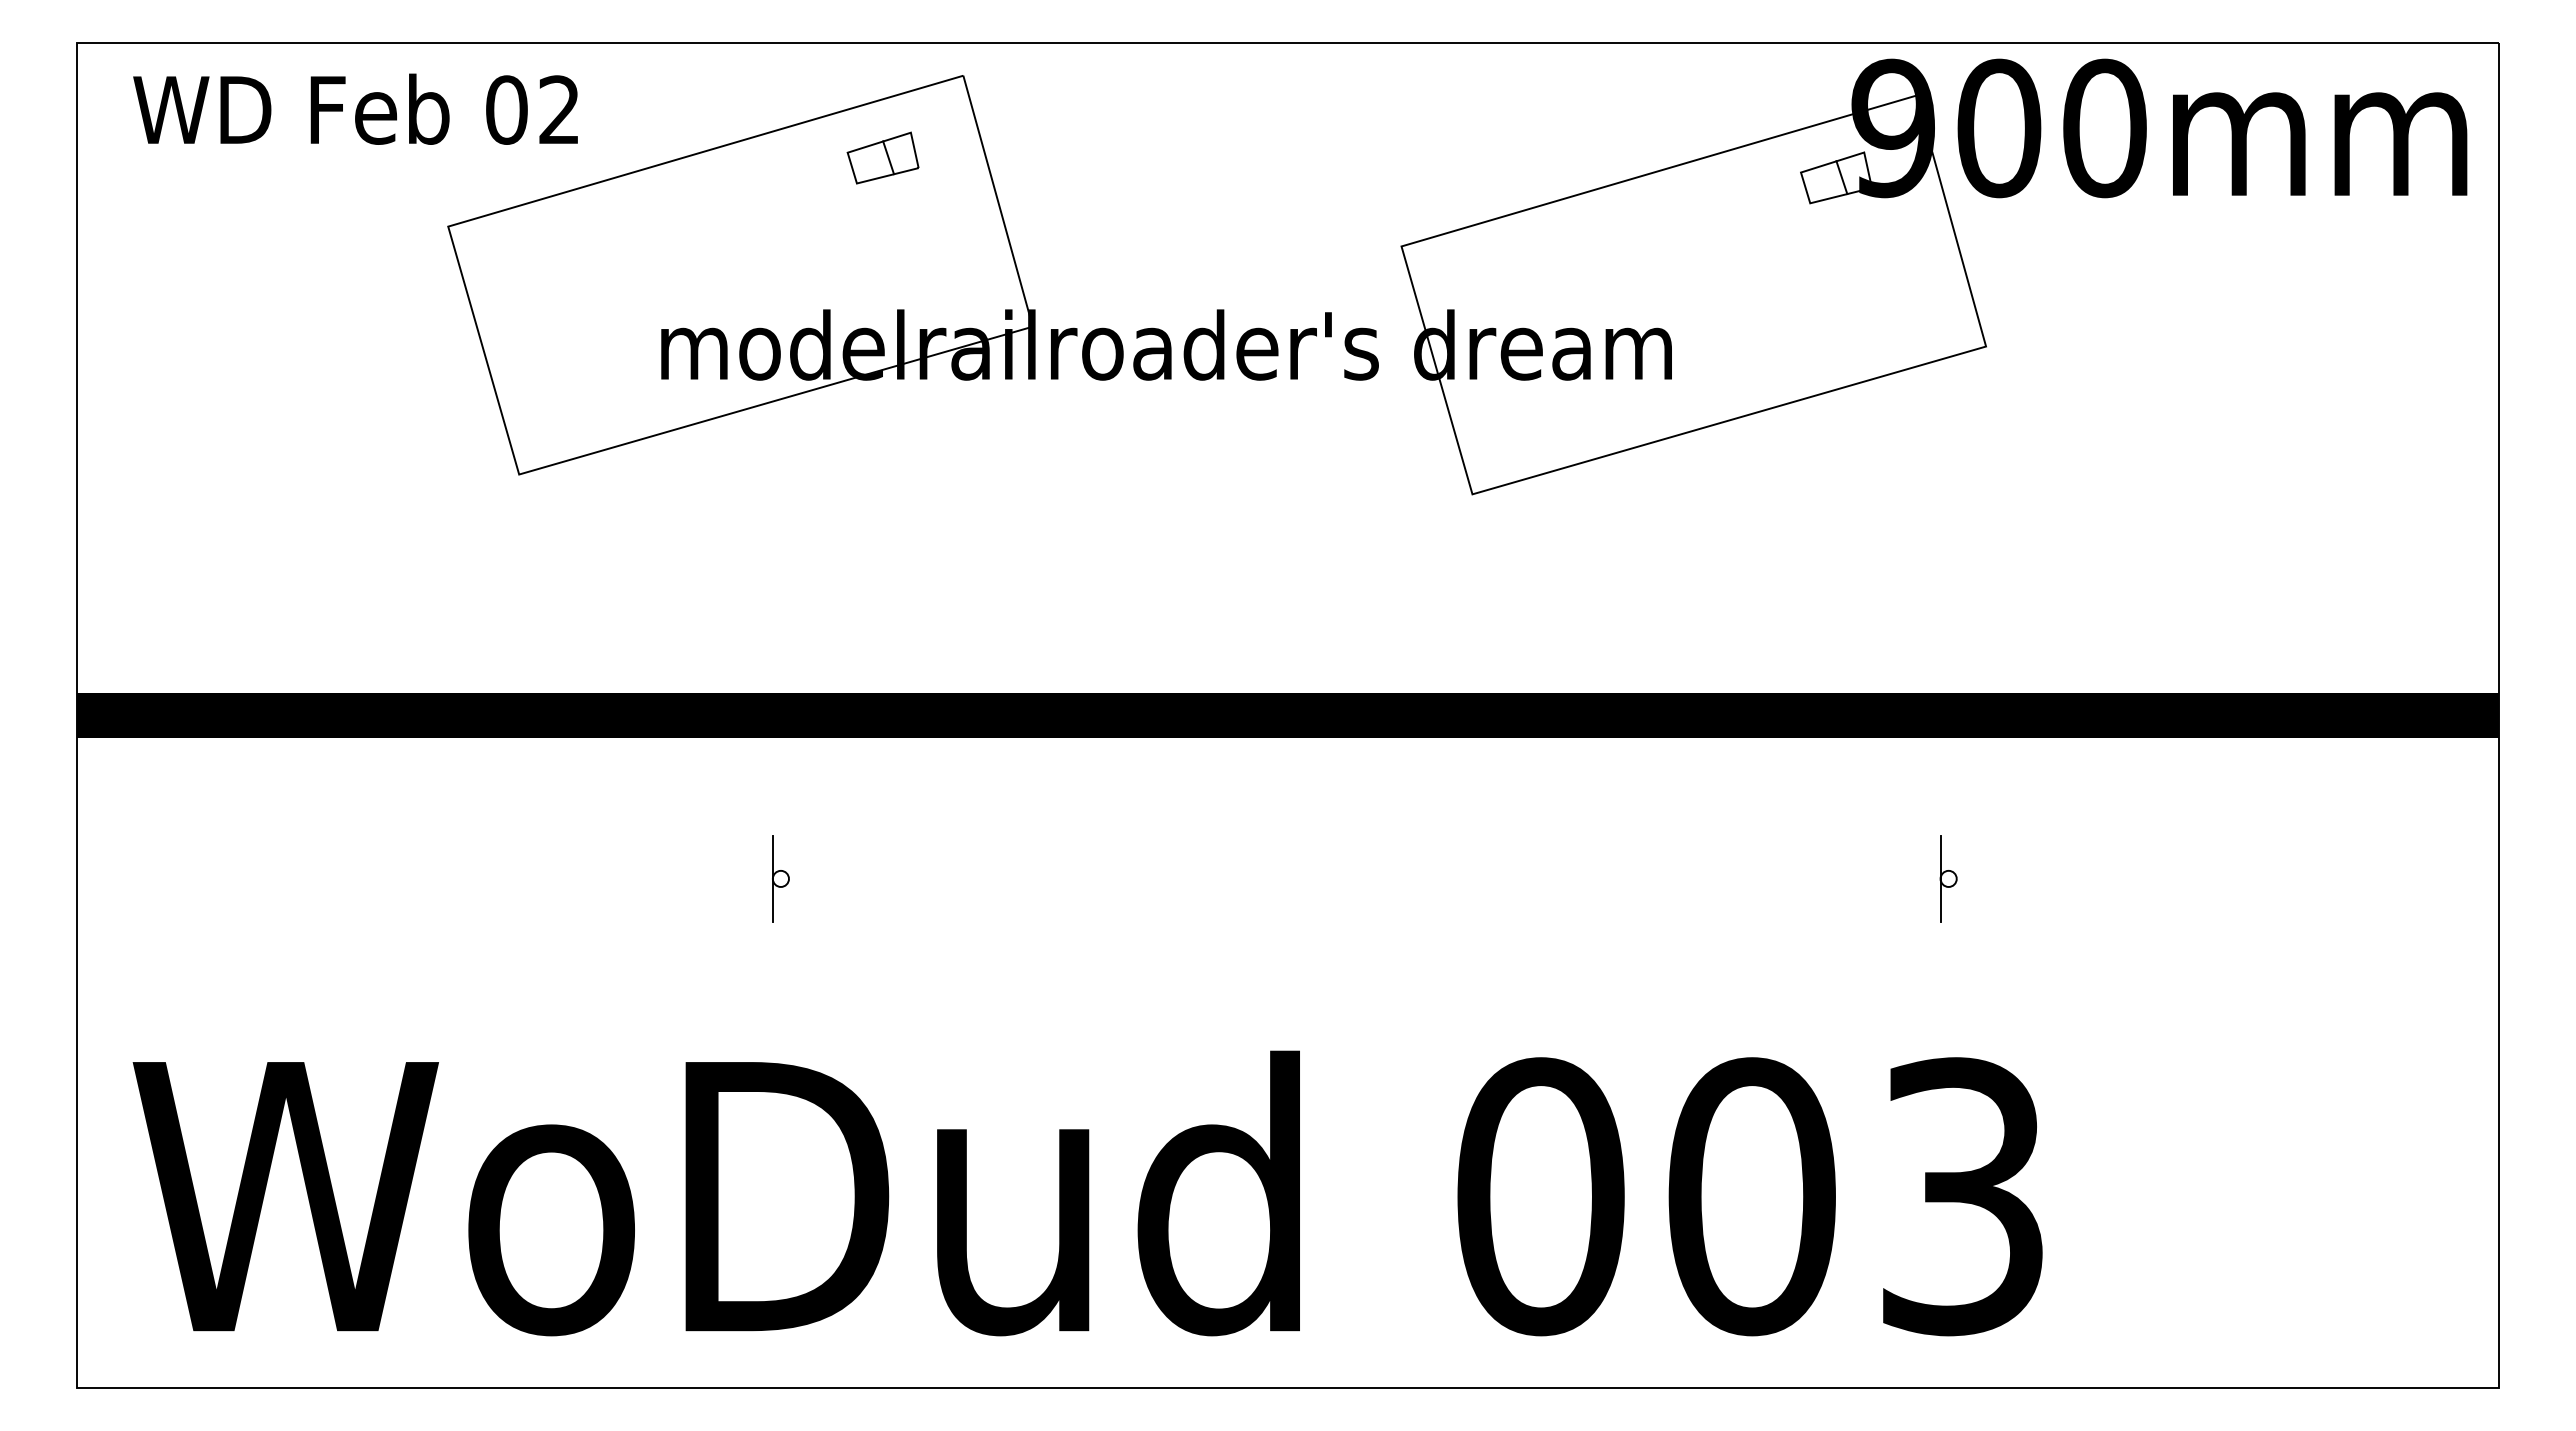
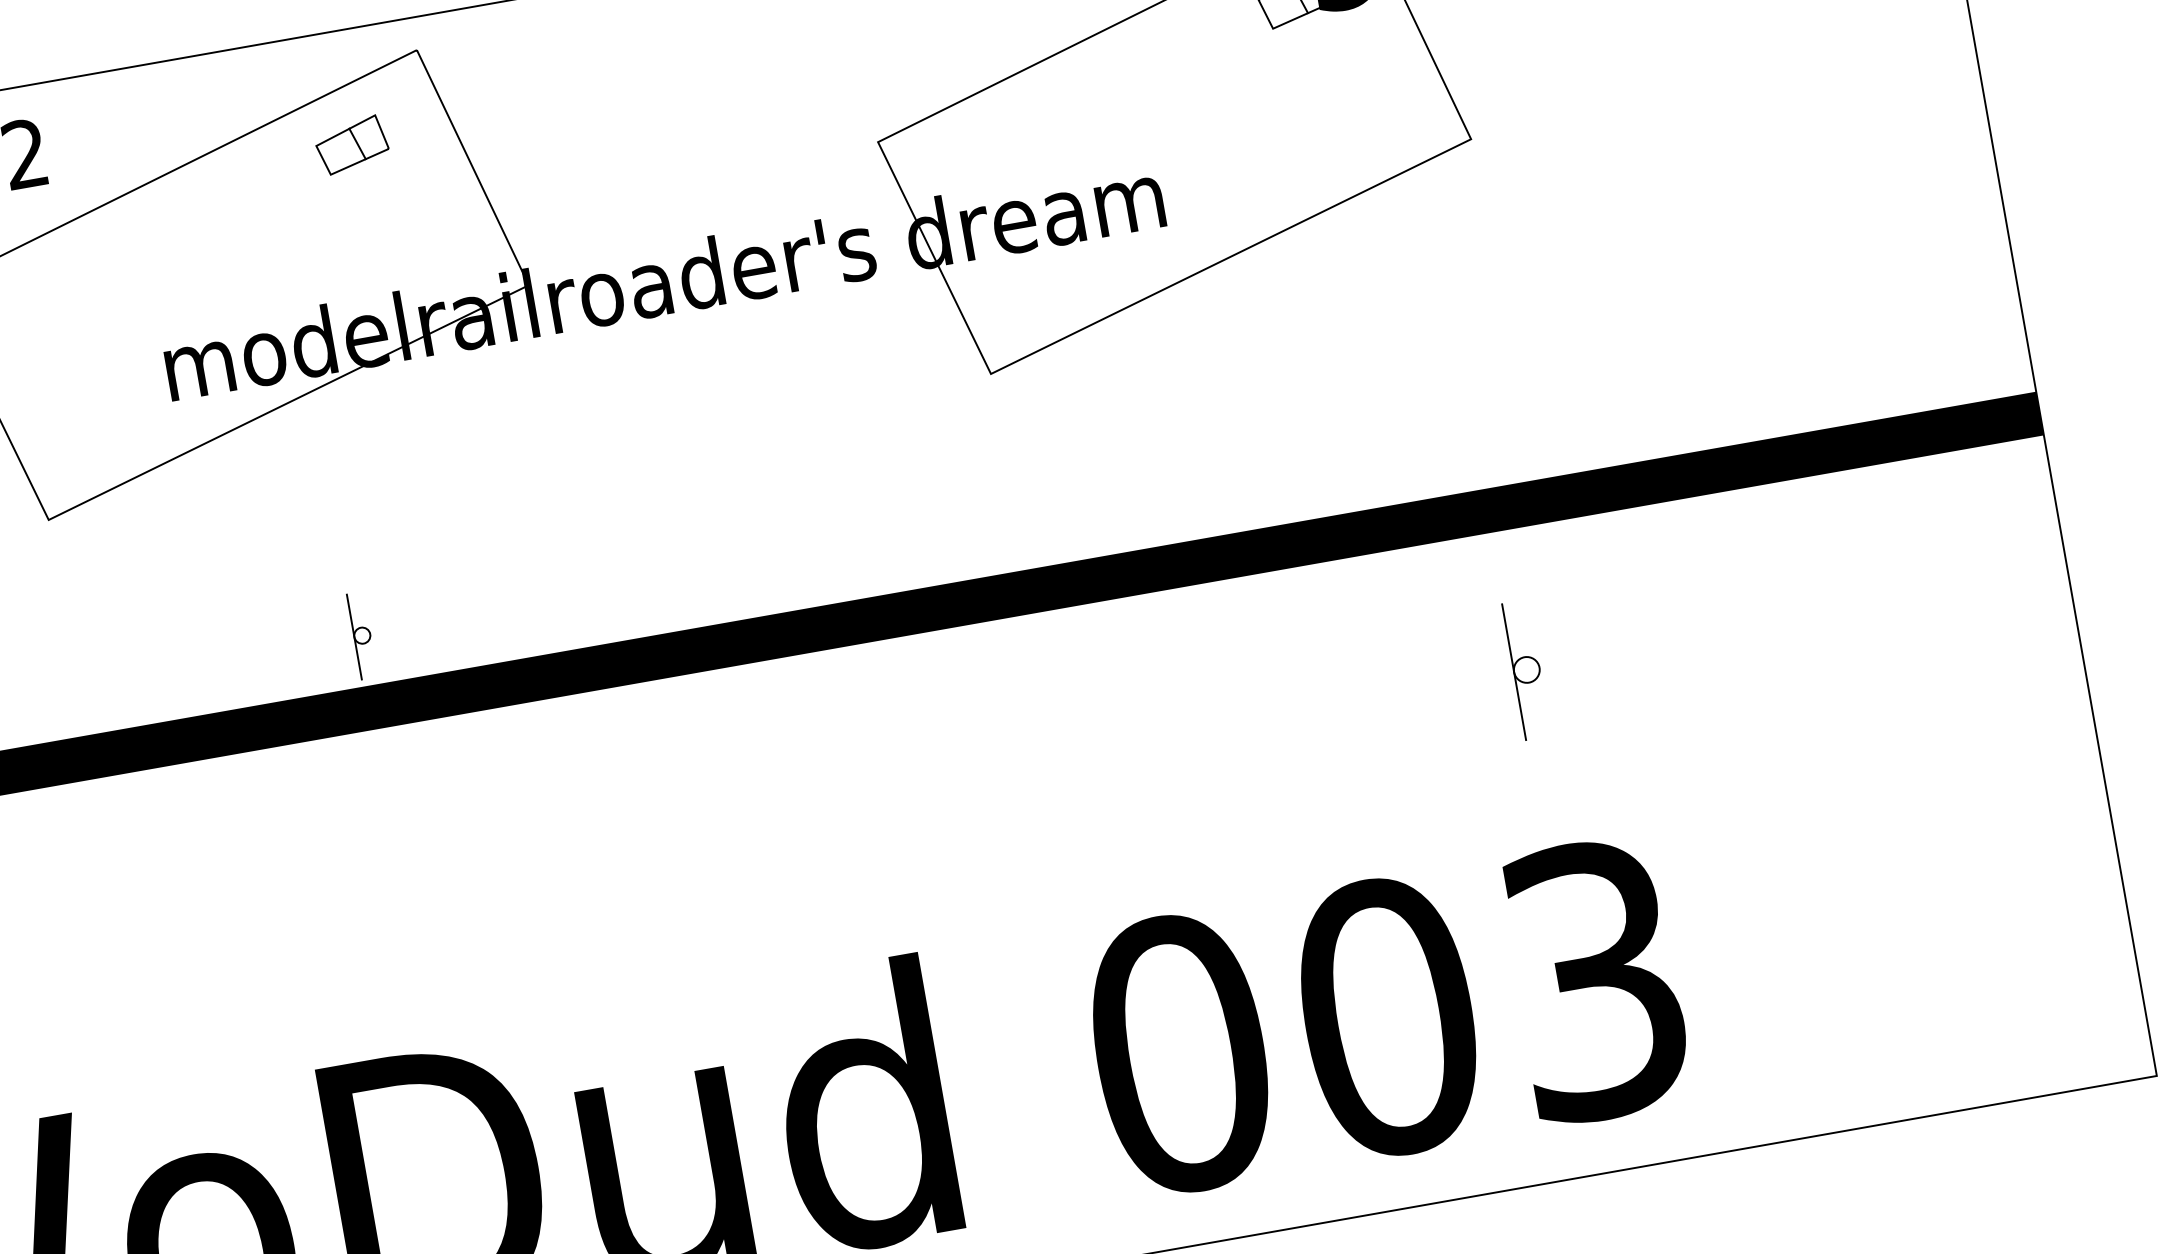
part: (780, 878) -> (361, 635), moved
part: (1948, 878) -> (1526, 669), size x1.6

